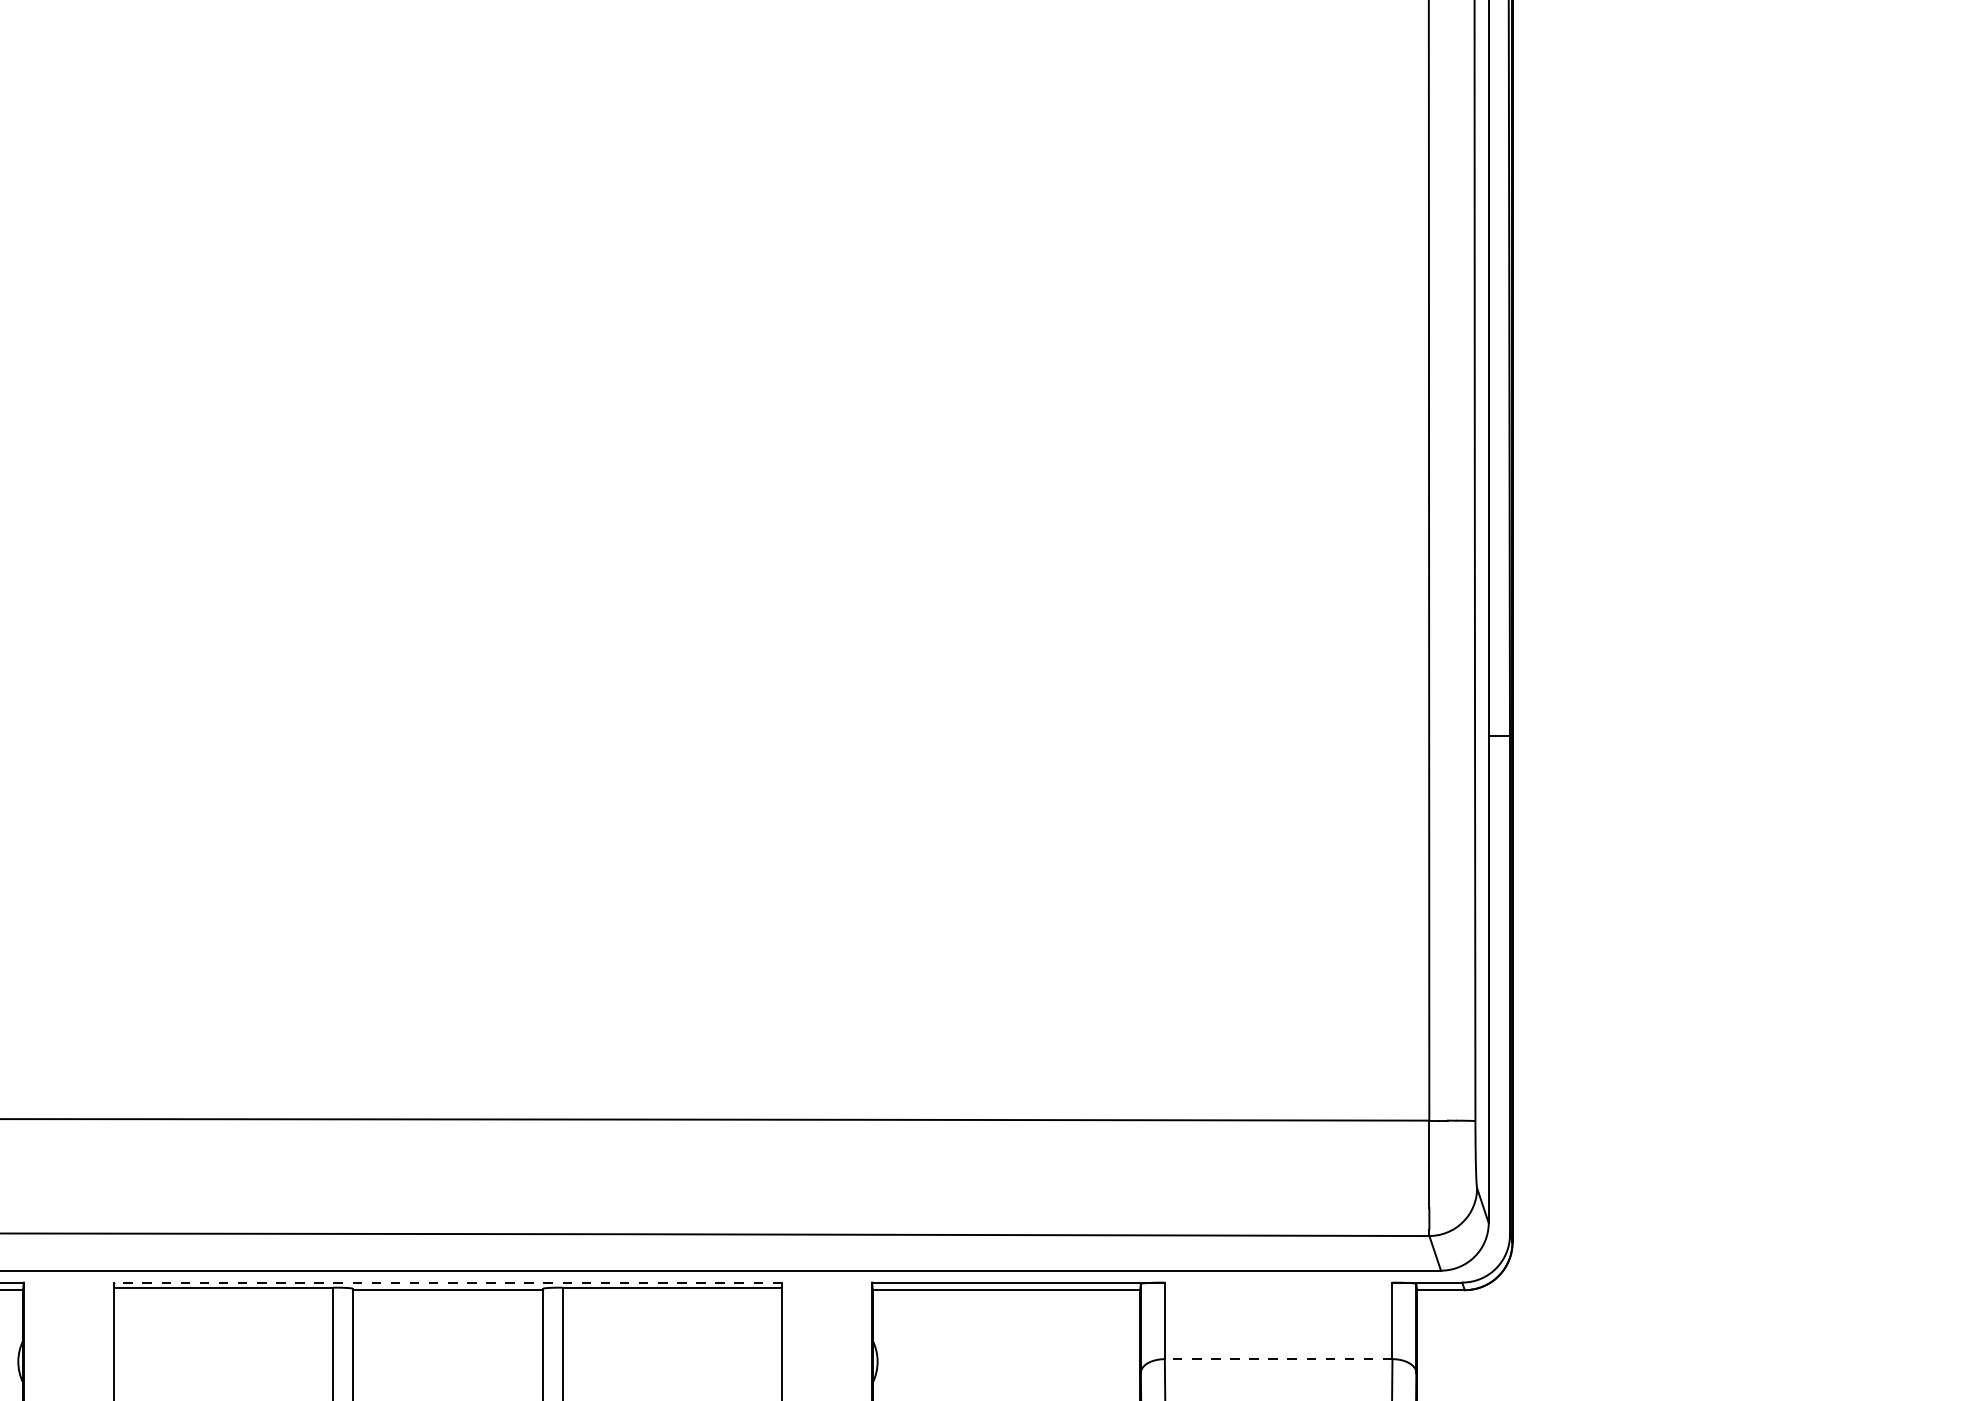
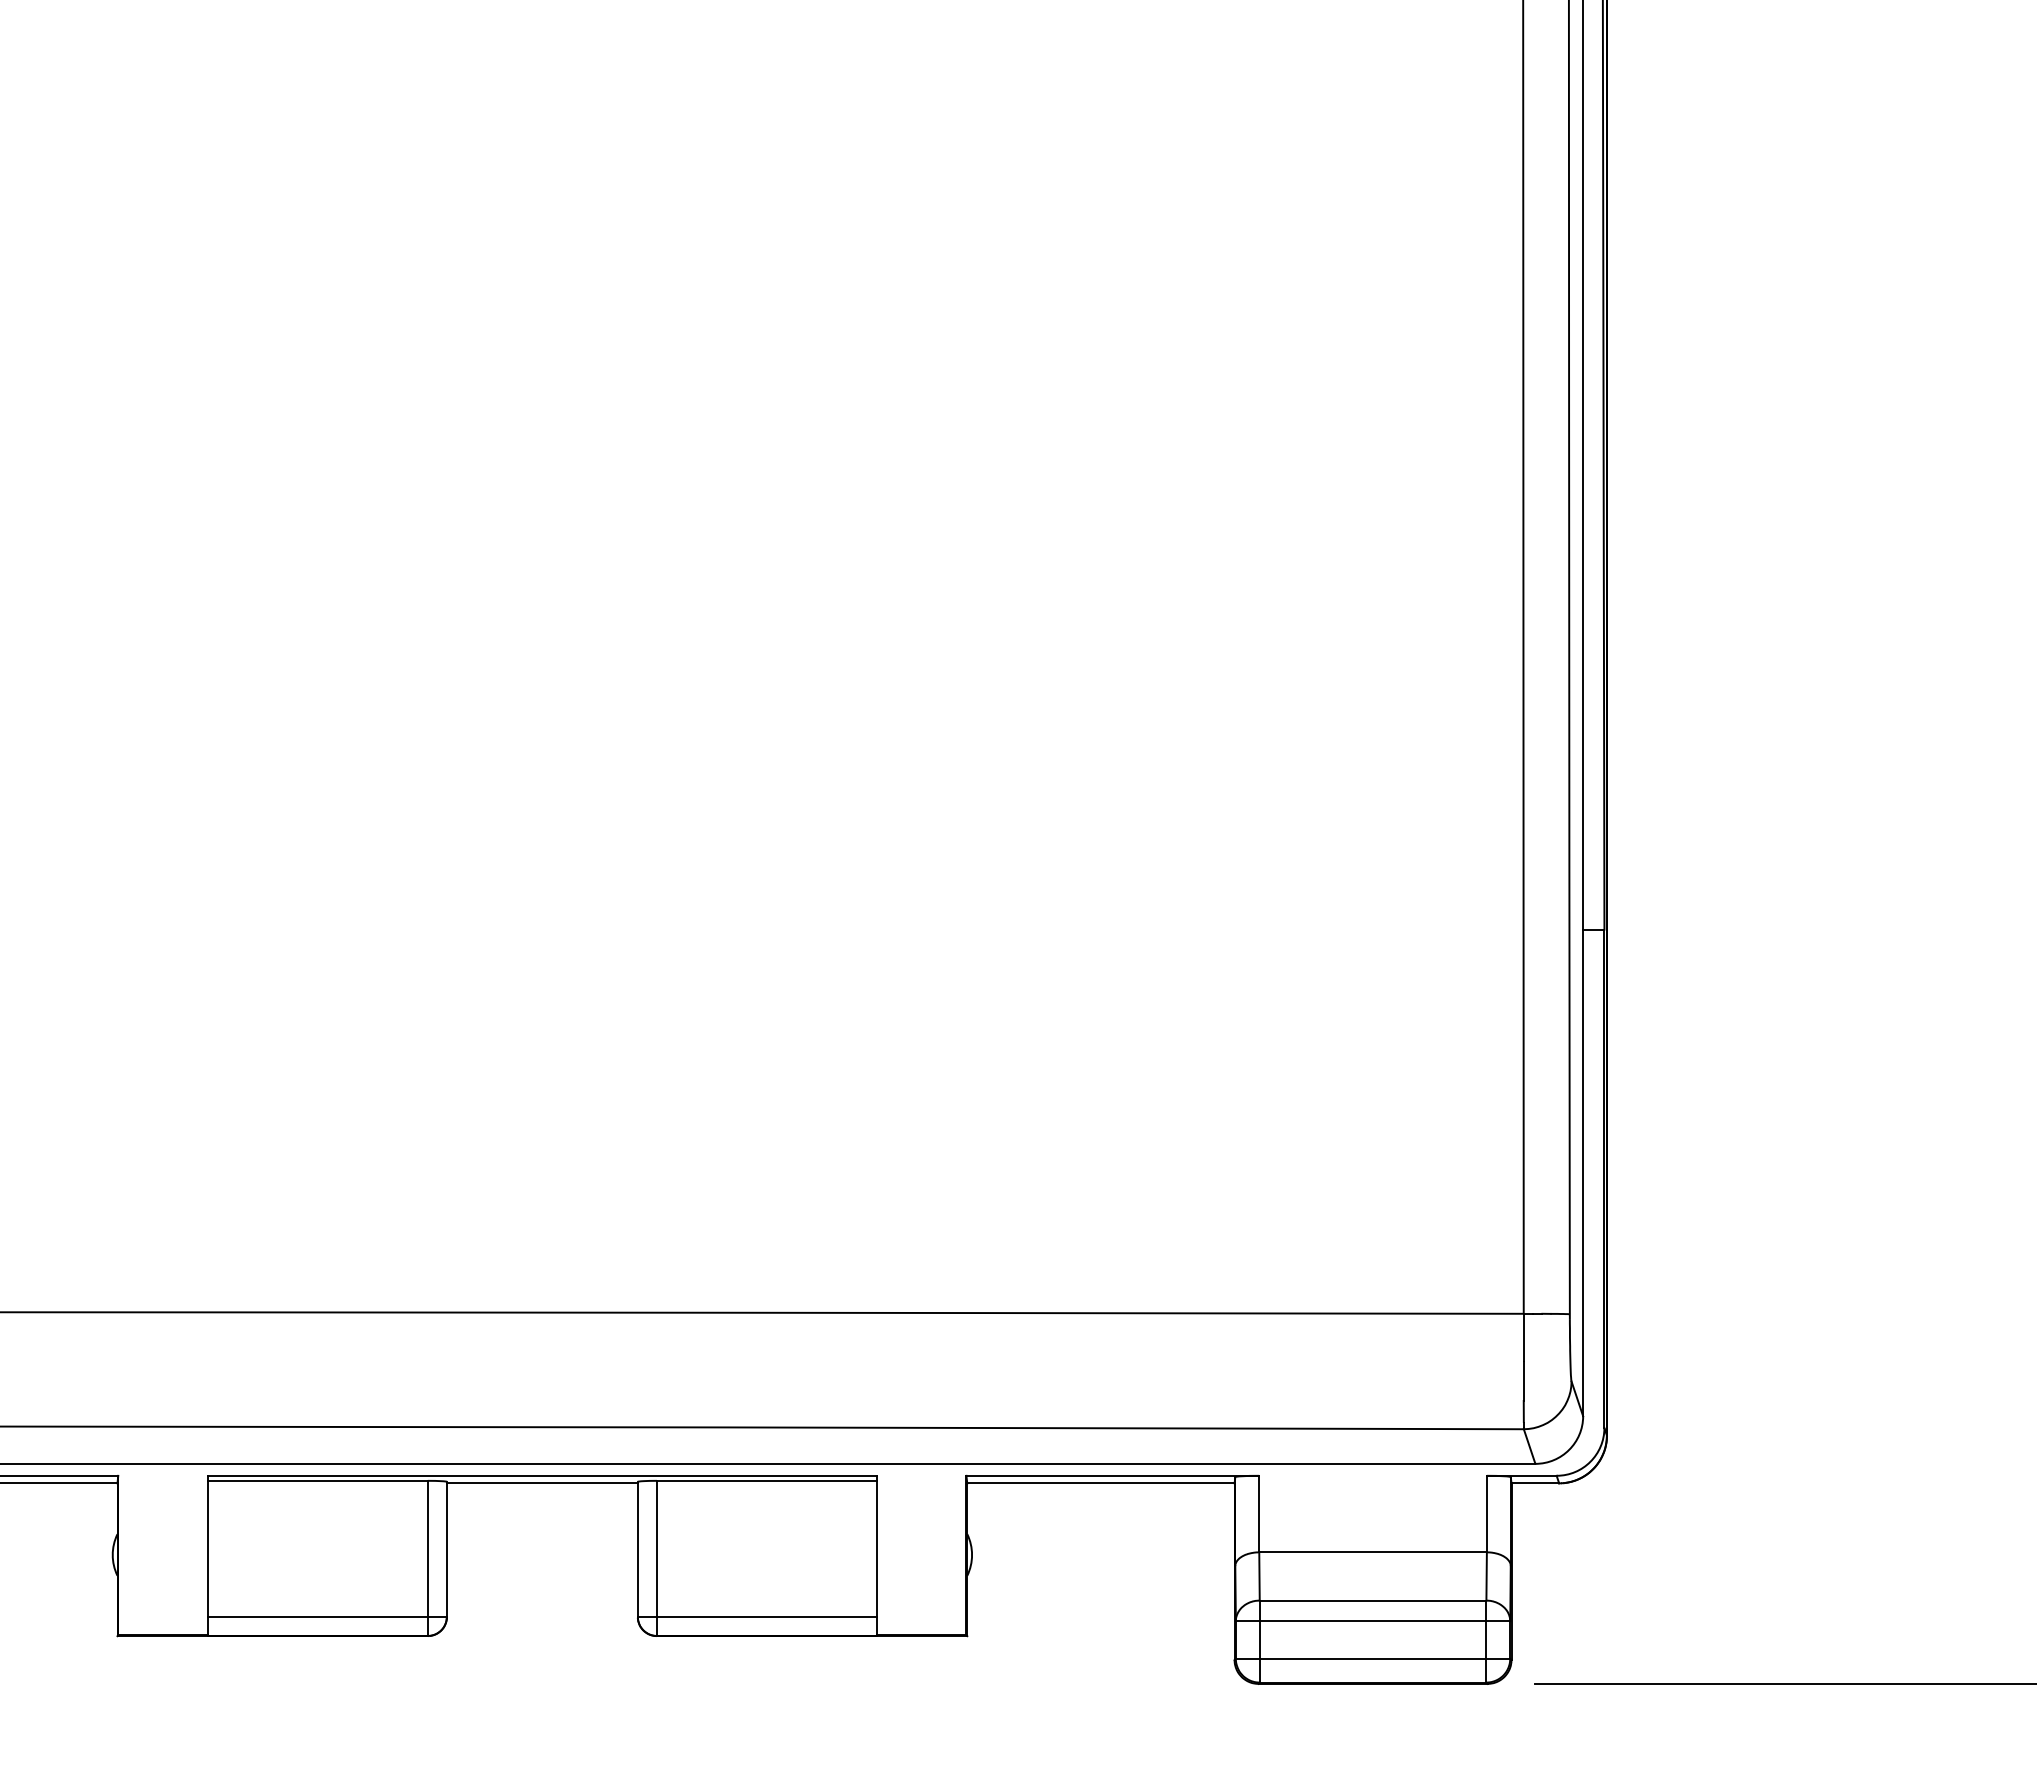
line: (447, 1282) -> (541, 1475), dashed -> solid
line: (1279, 1359) -> (1373, 1552), dashed -> solid

